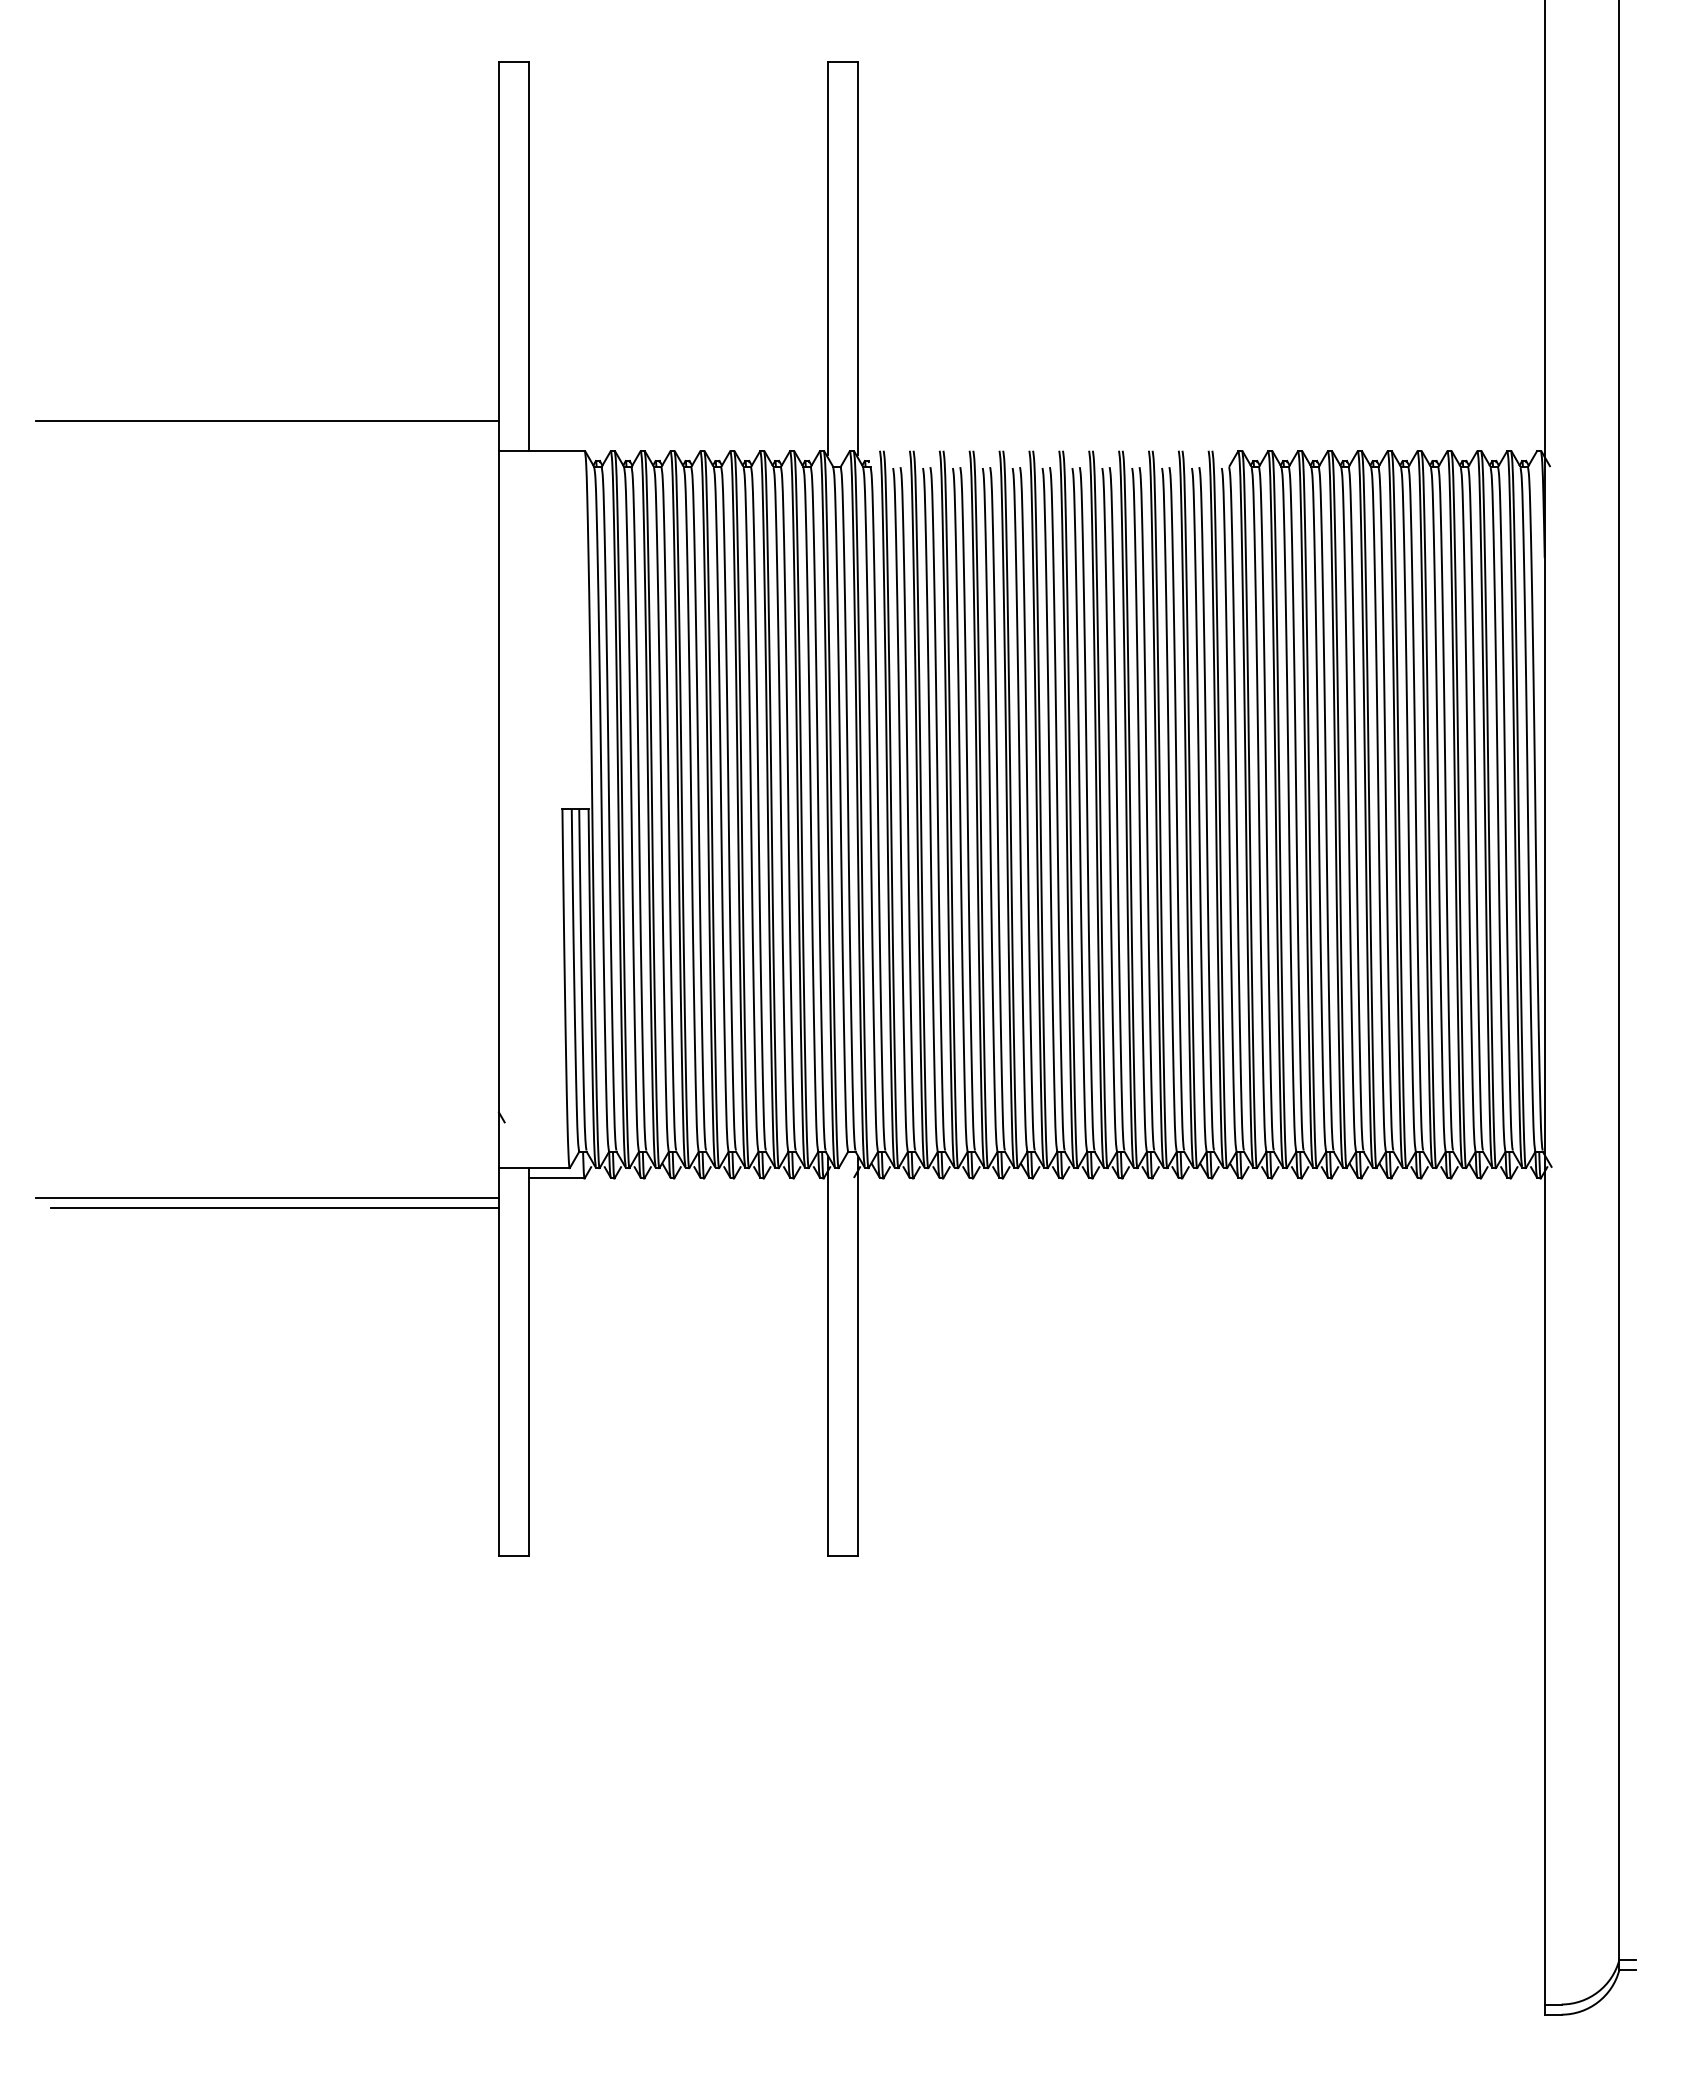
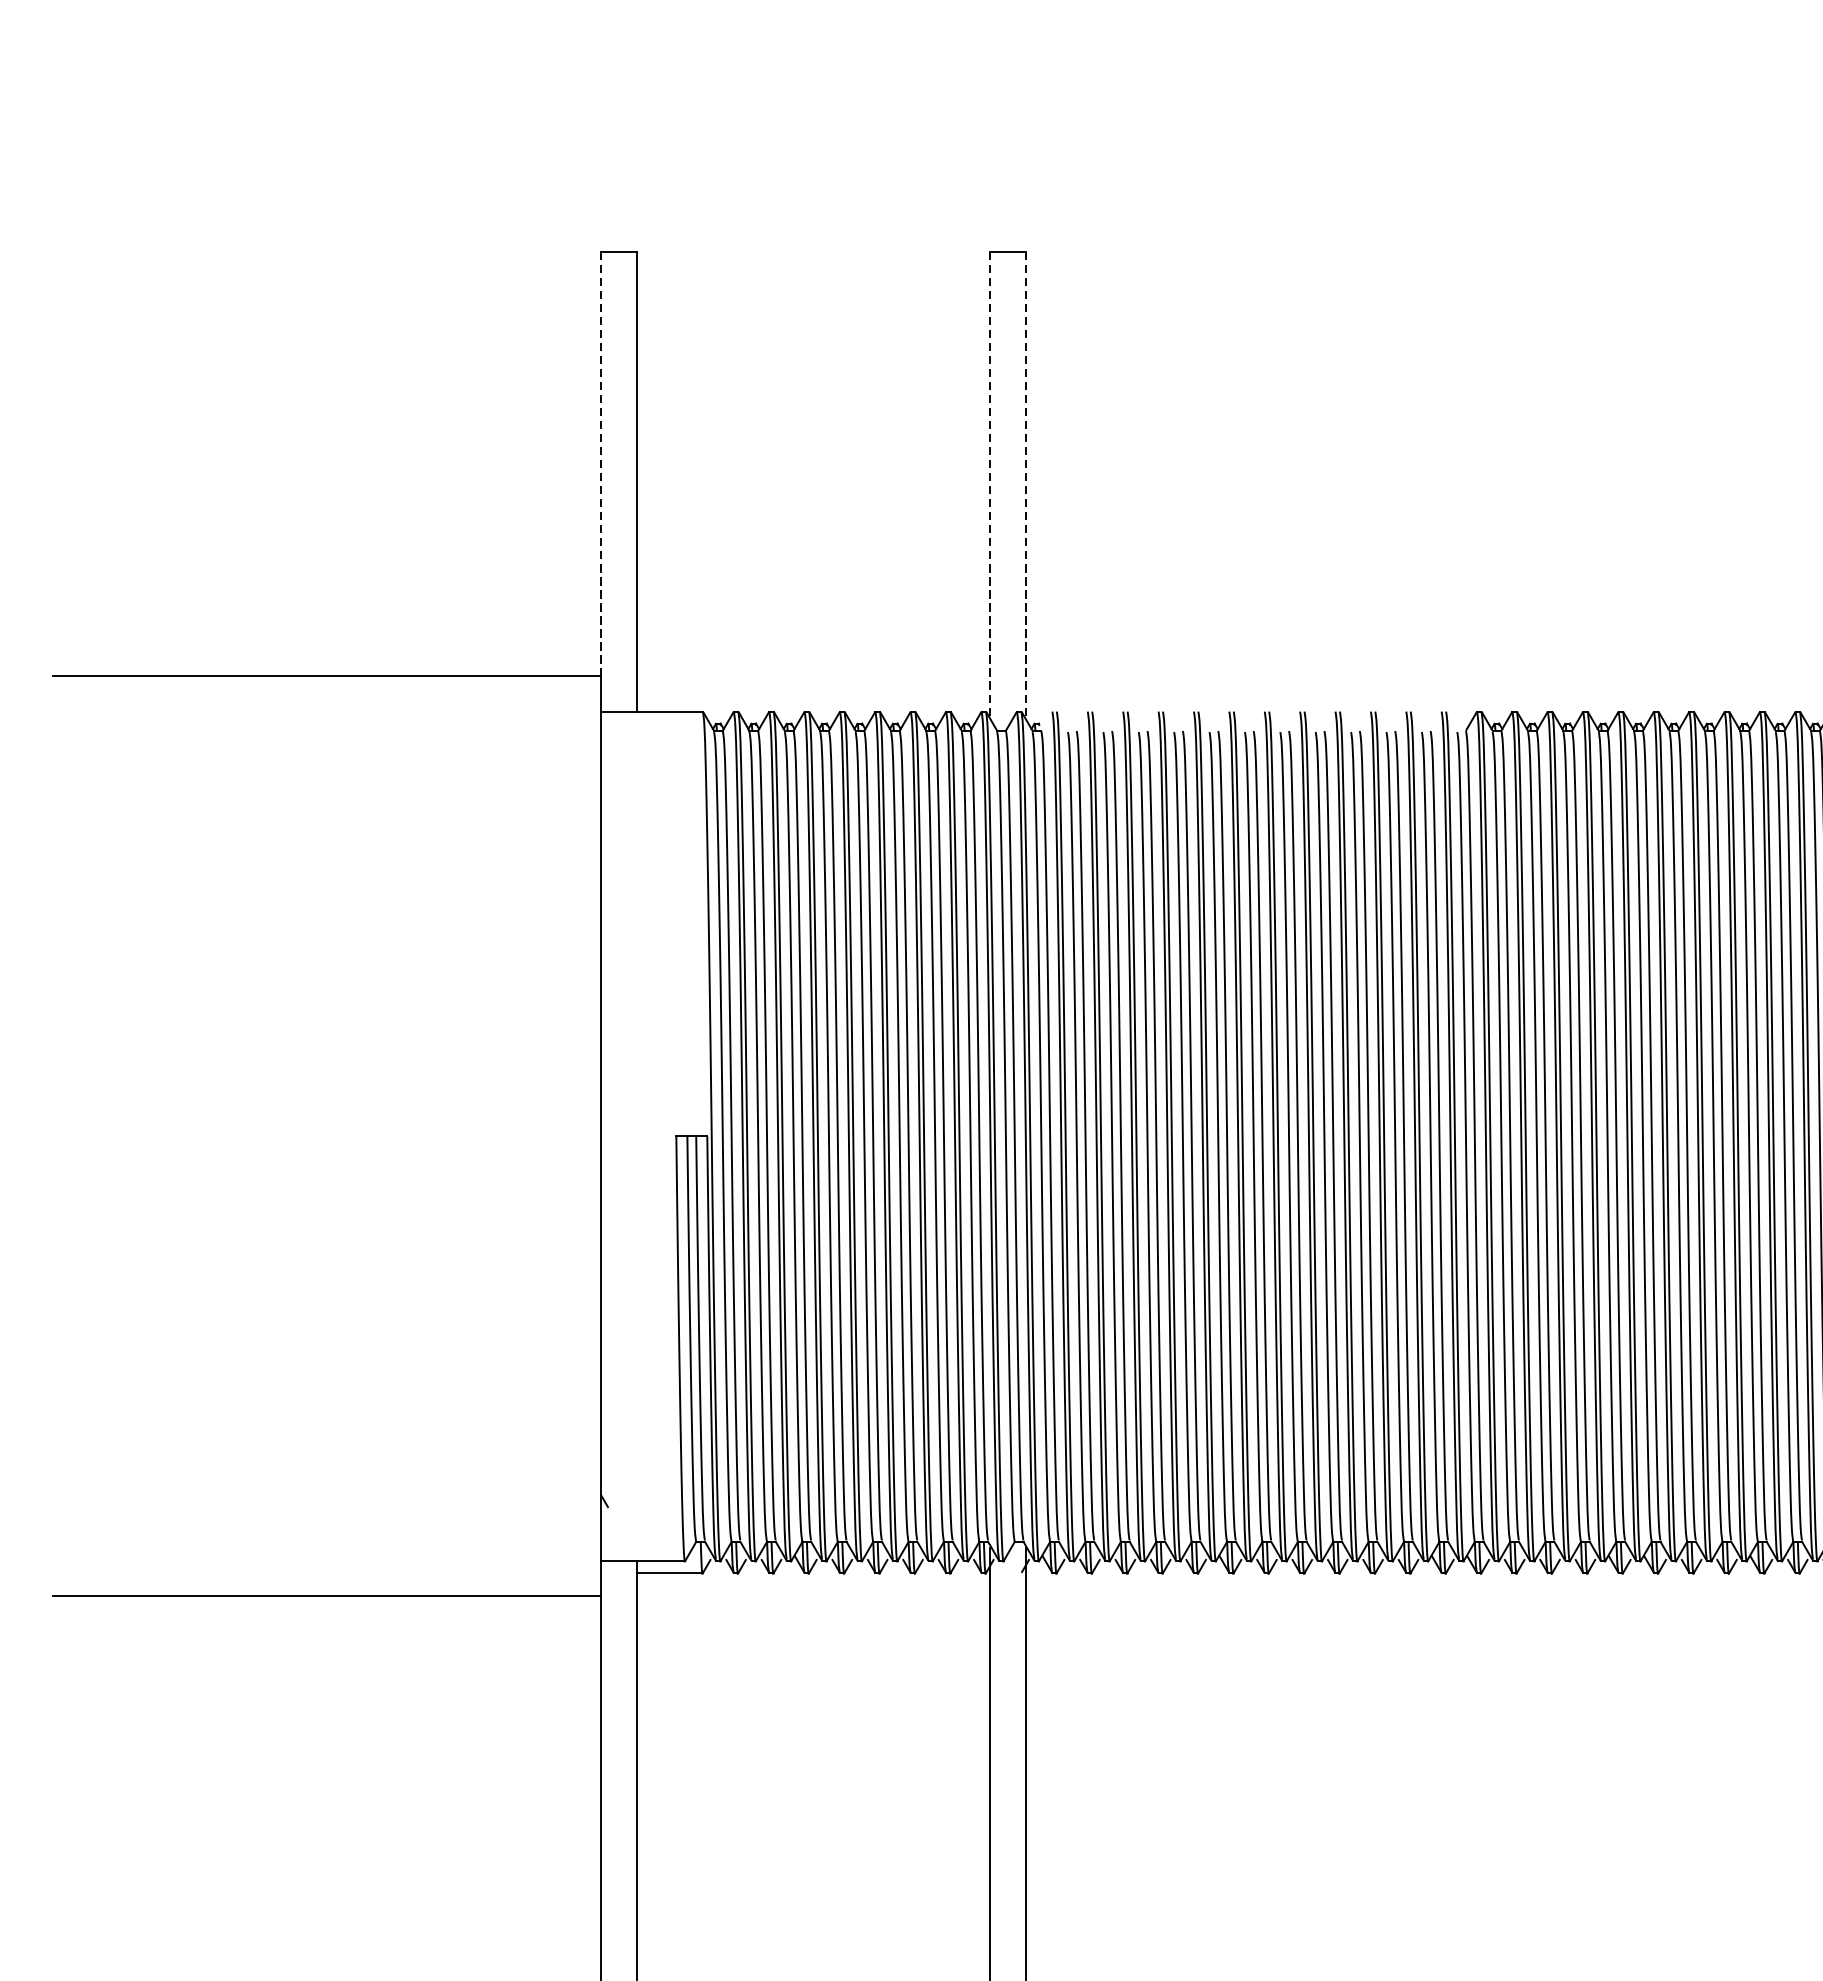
line: (498, 242) -> (600, 464), solid -> dashed
line: (827, 258) -> (990, 483), solid -> dashed
line: (857, 258) -> (1025, 483), solid -> dashed
line: (274, 1207) -> (335, 1607), removed

